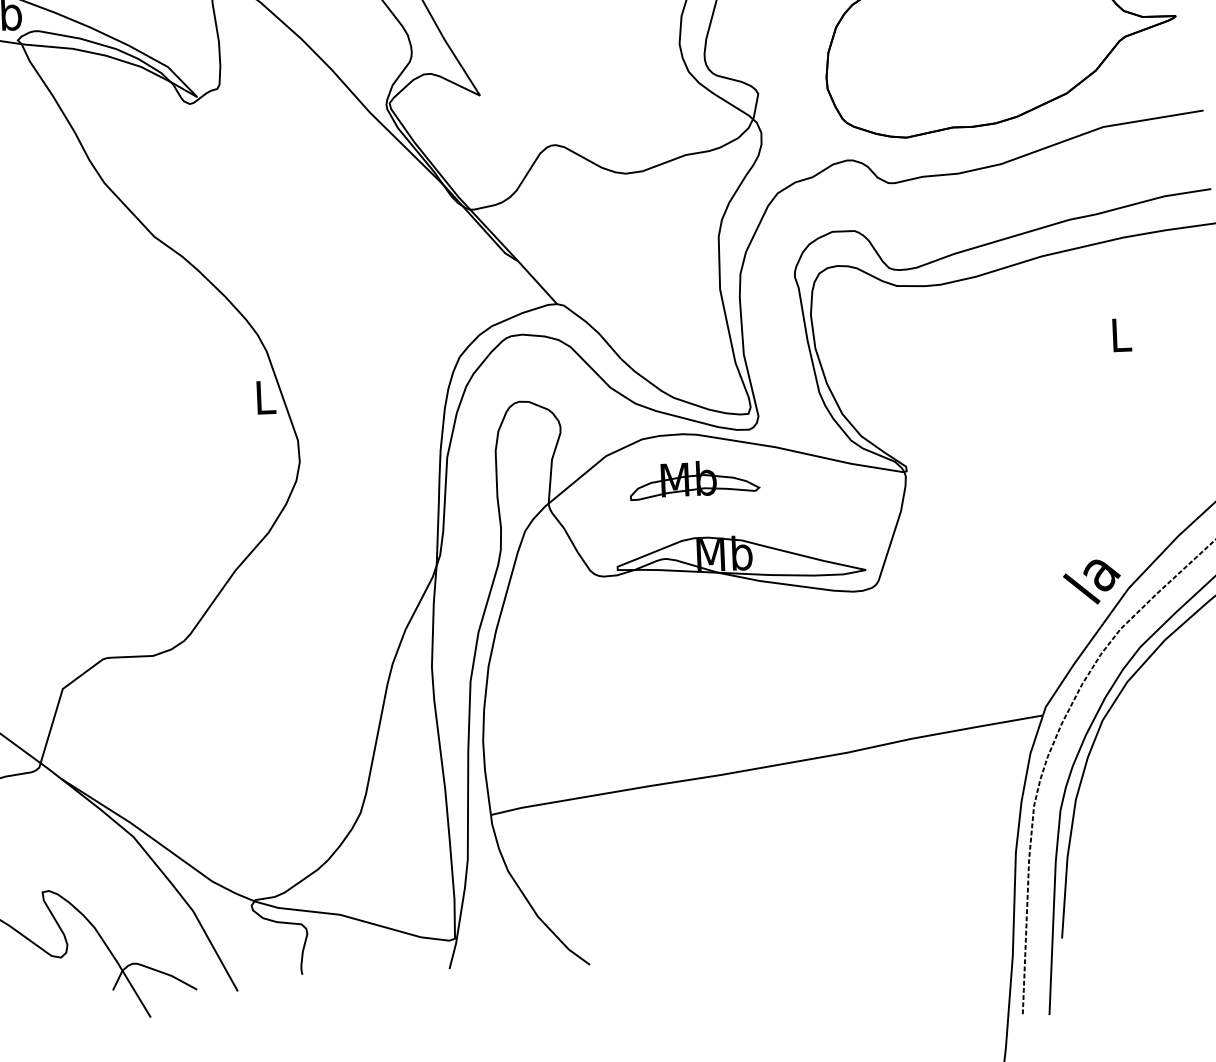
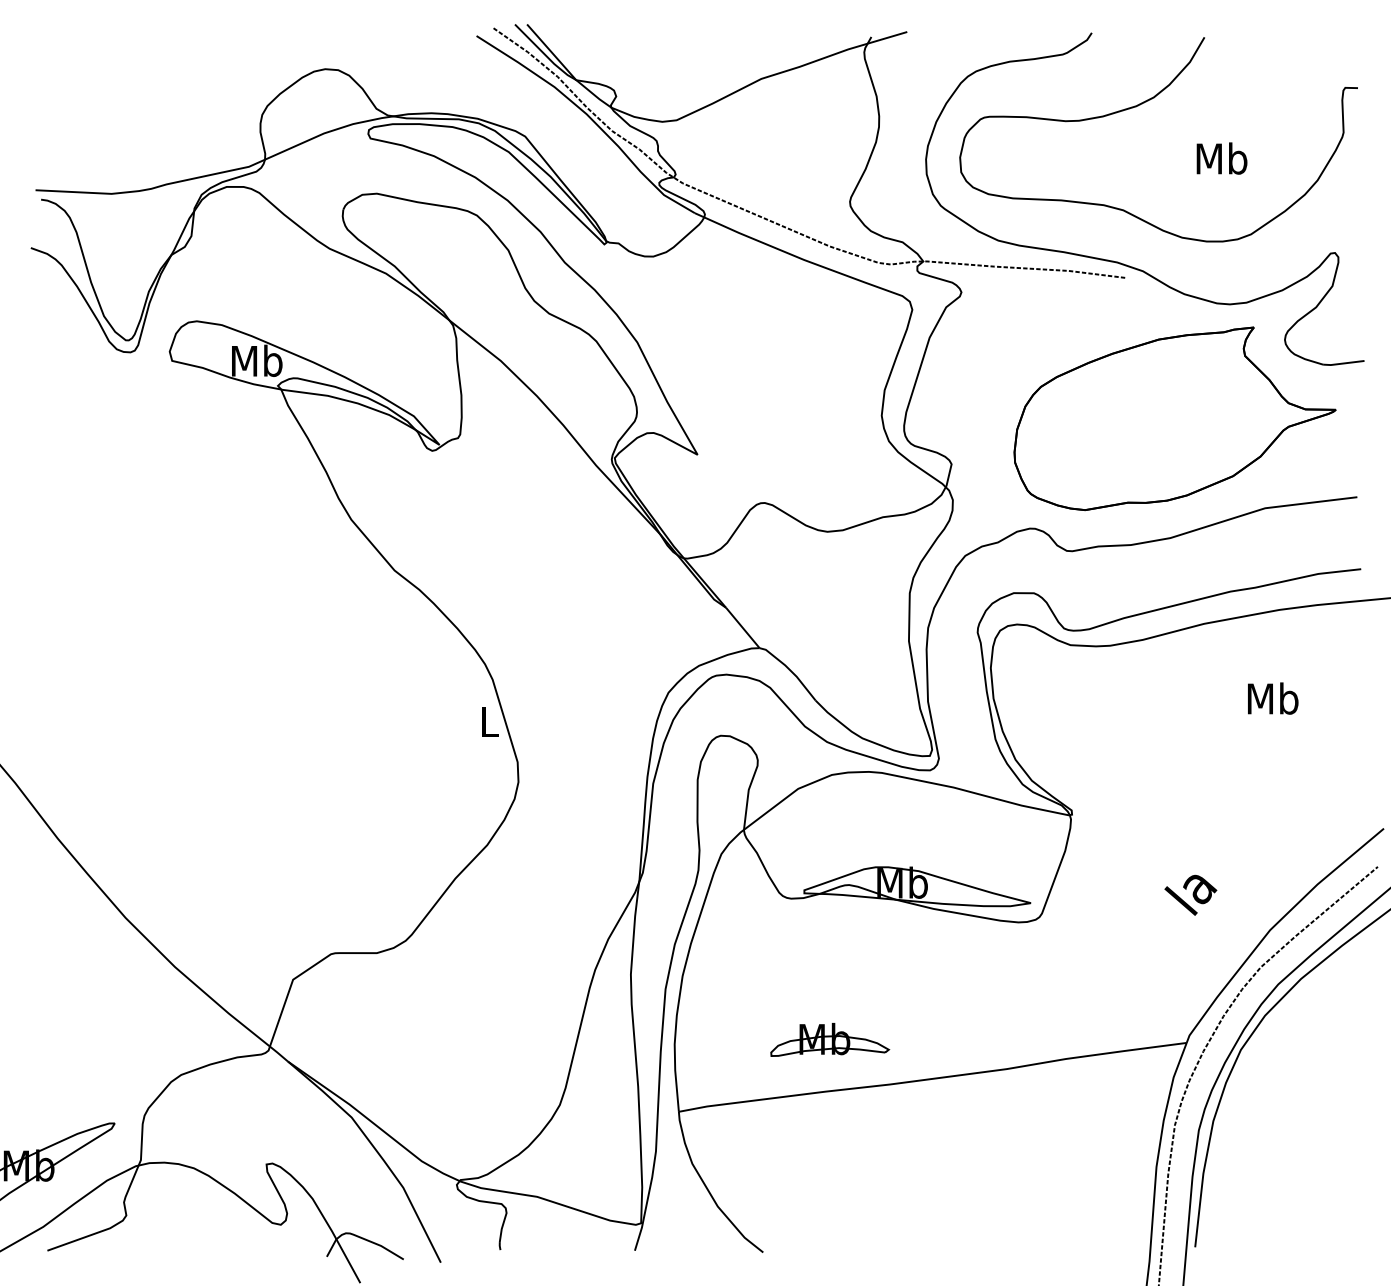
text: (1121, 334) -> (1273, 698), L -> Mb
part: (695, 479) -> (830, 1039), moved
text: (1091, 581) -> (1190, 894), moved

